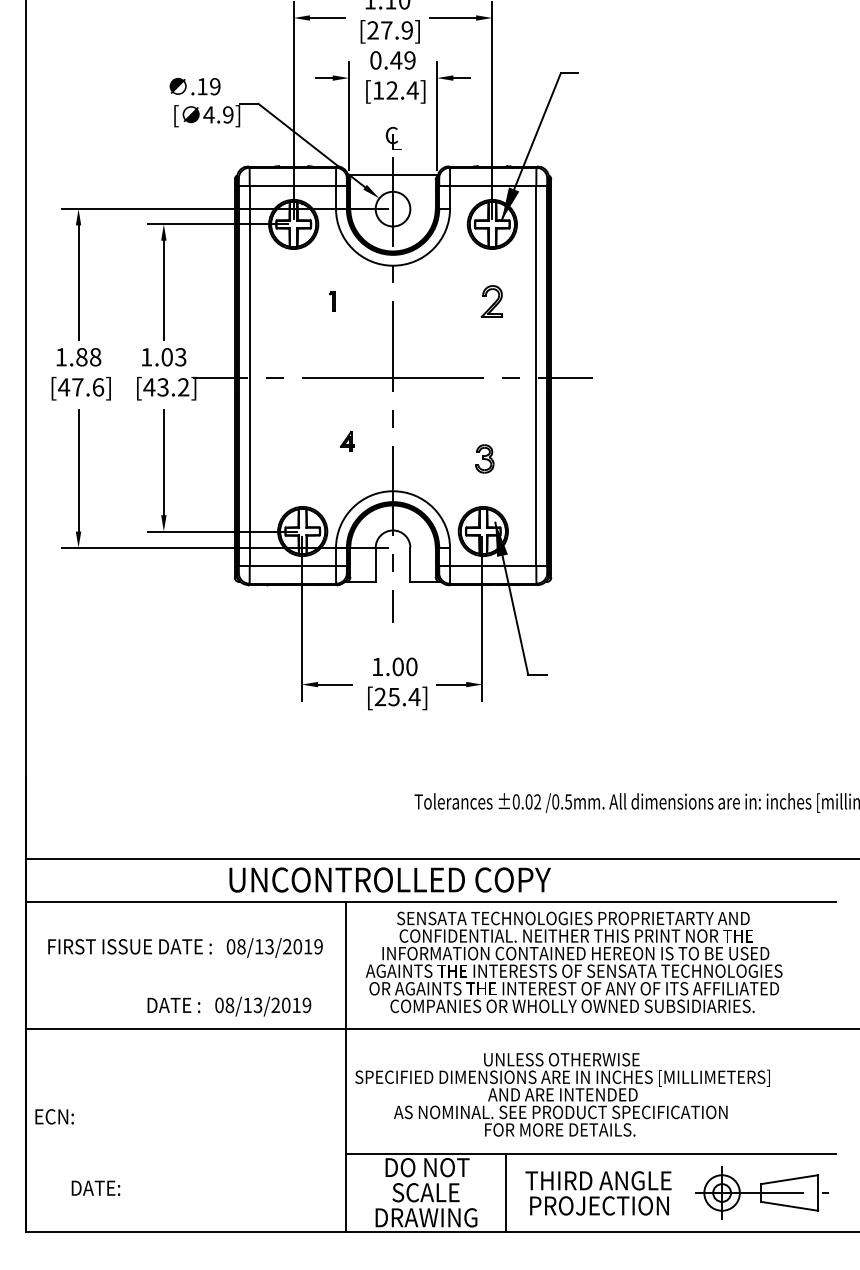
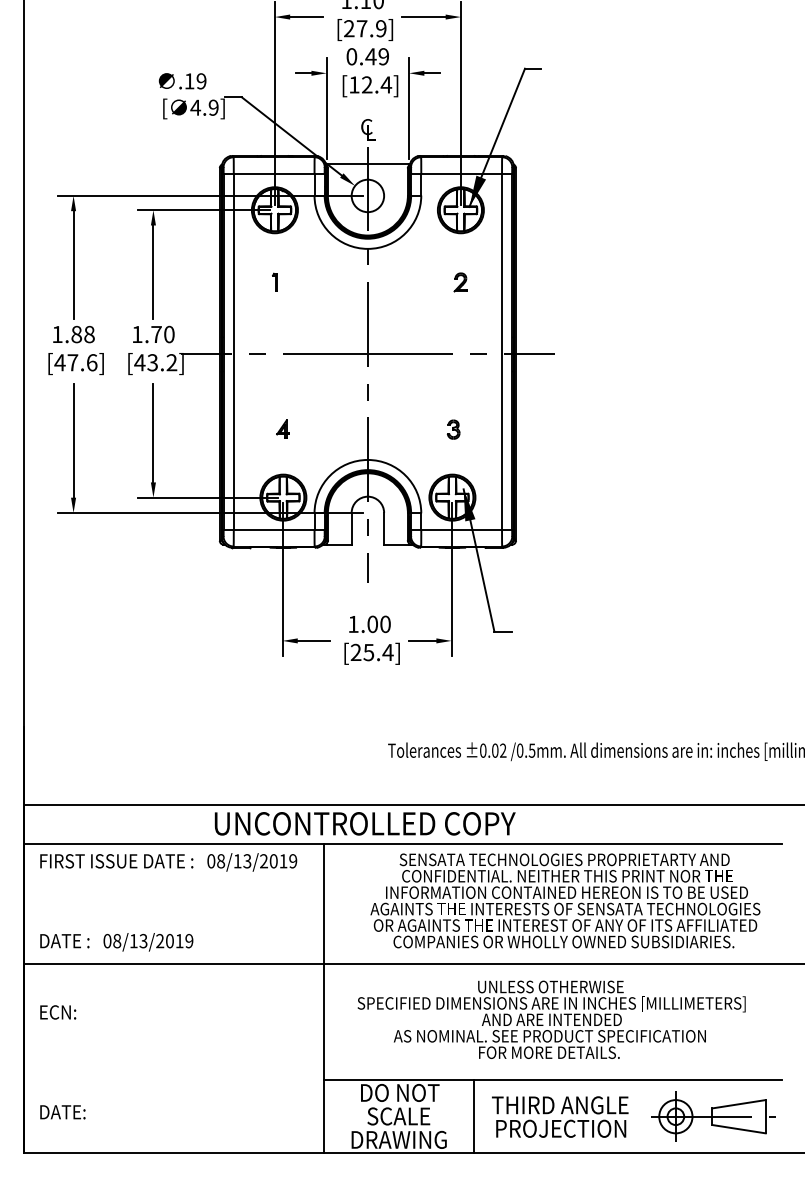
part: (331, 300) -> (274, 281), moved
part: (491, 301) -> (460, 282), size x0.62
text: (173, 357) -> (162, 334), 1.03 -> 1.70
part: (346, 440) -> (282, 428), moved
part: (484, 458) -> (453, 429), size x0.71
text: (185, 948) -> (168, 862), moved
text: (574, 961) -> (565, 900), moved
text: (229, 1006) -> (116, 942), moved
text: (562, 1094) -> (551, 1019), moved
text: (54, 1116) -> (58, 1012), moved
text: (95, 1188) -> (62, 1112), moved

